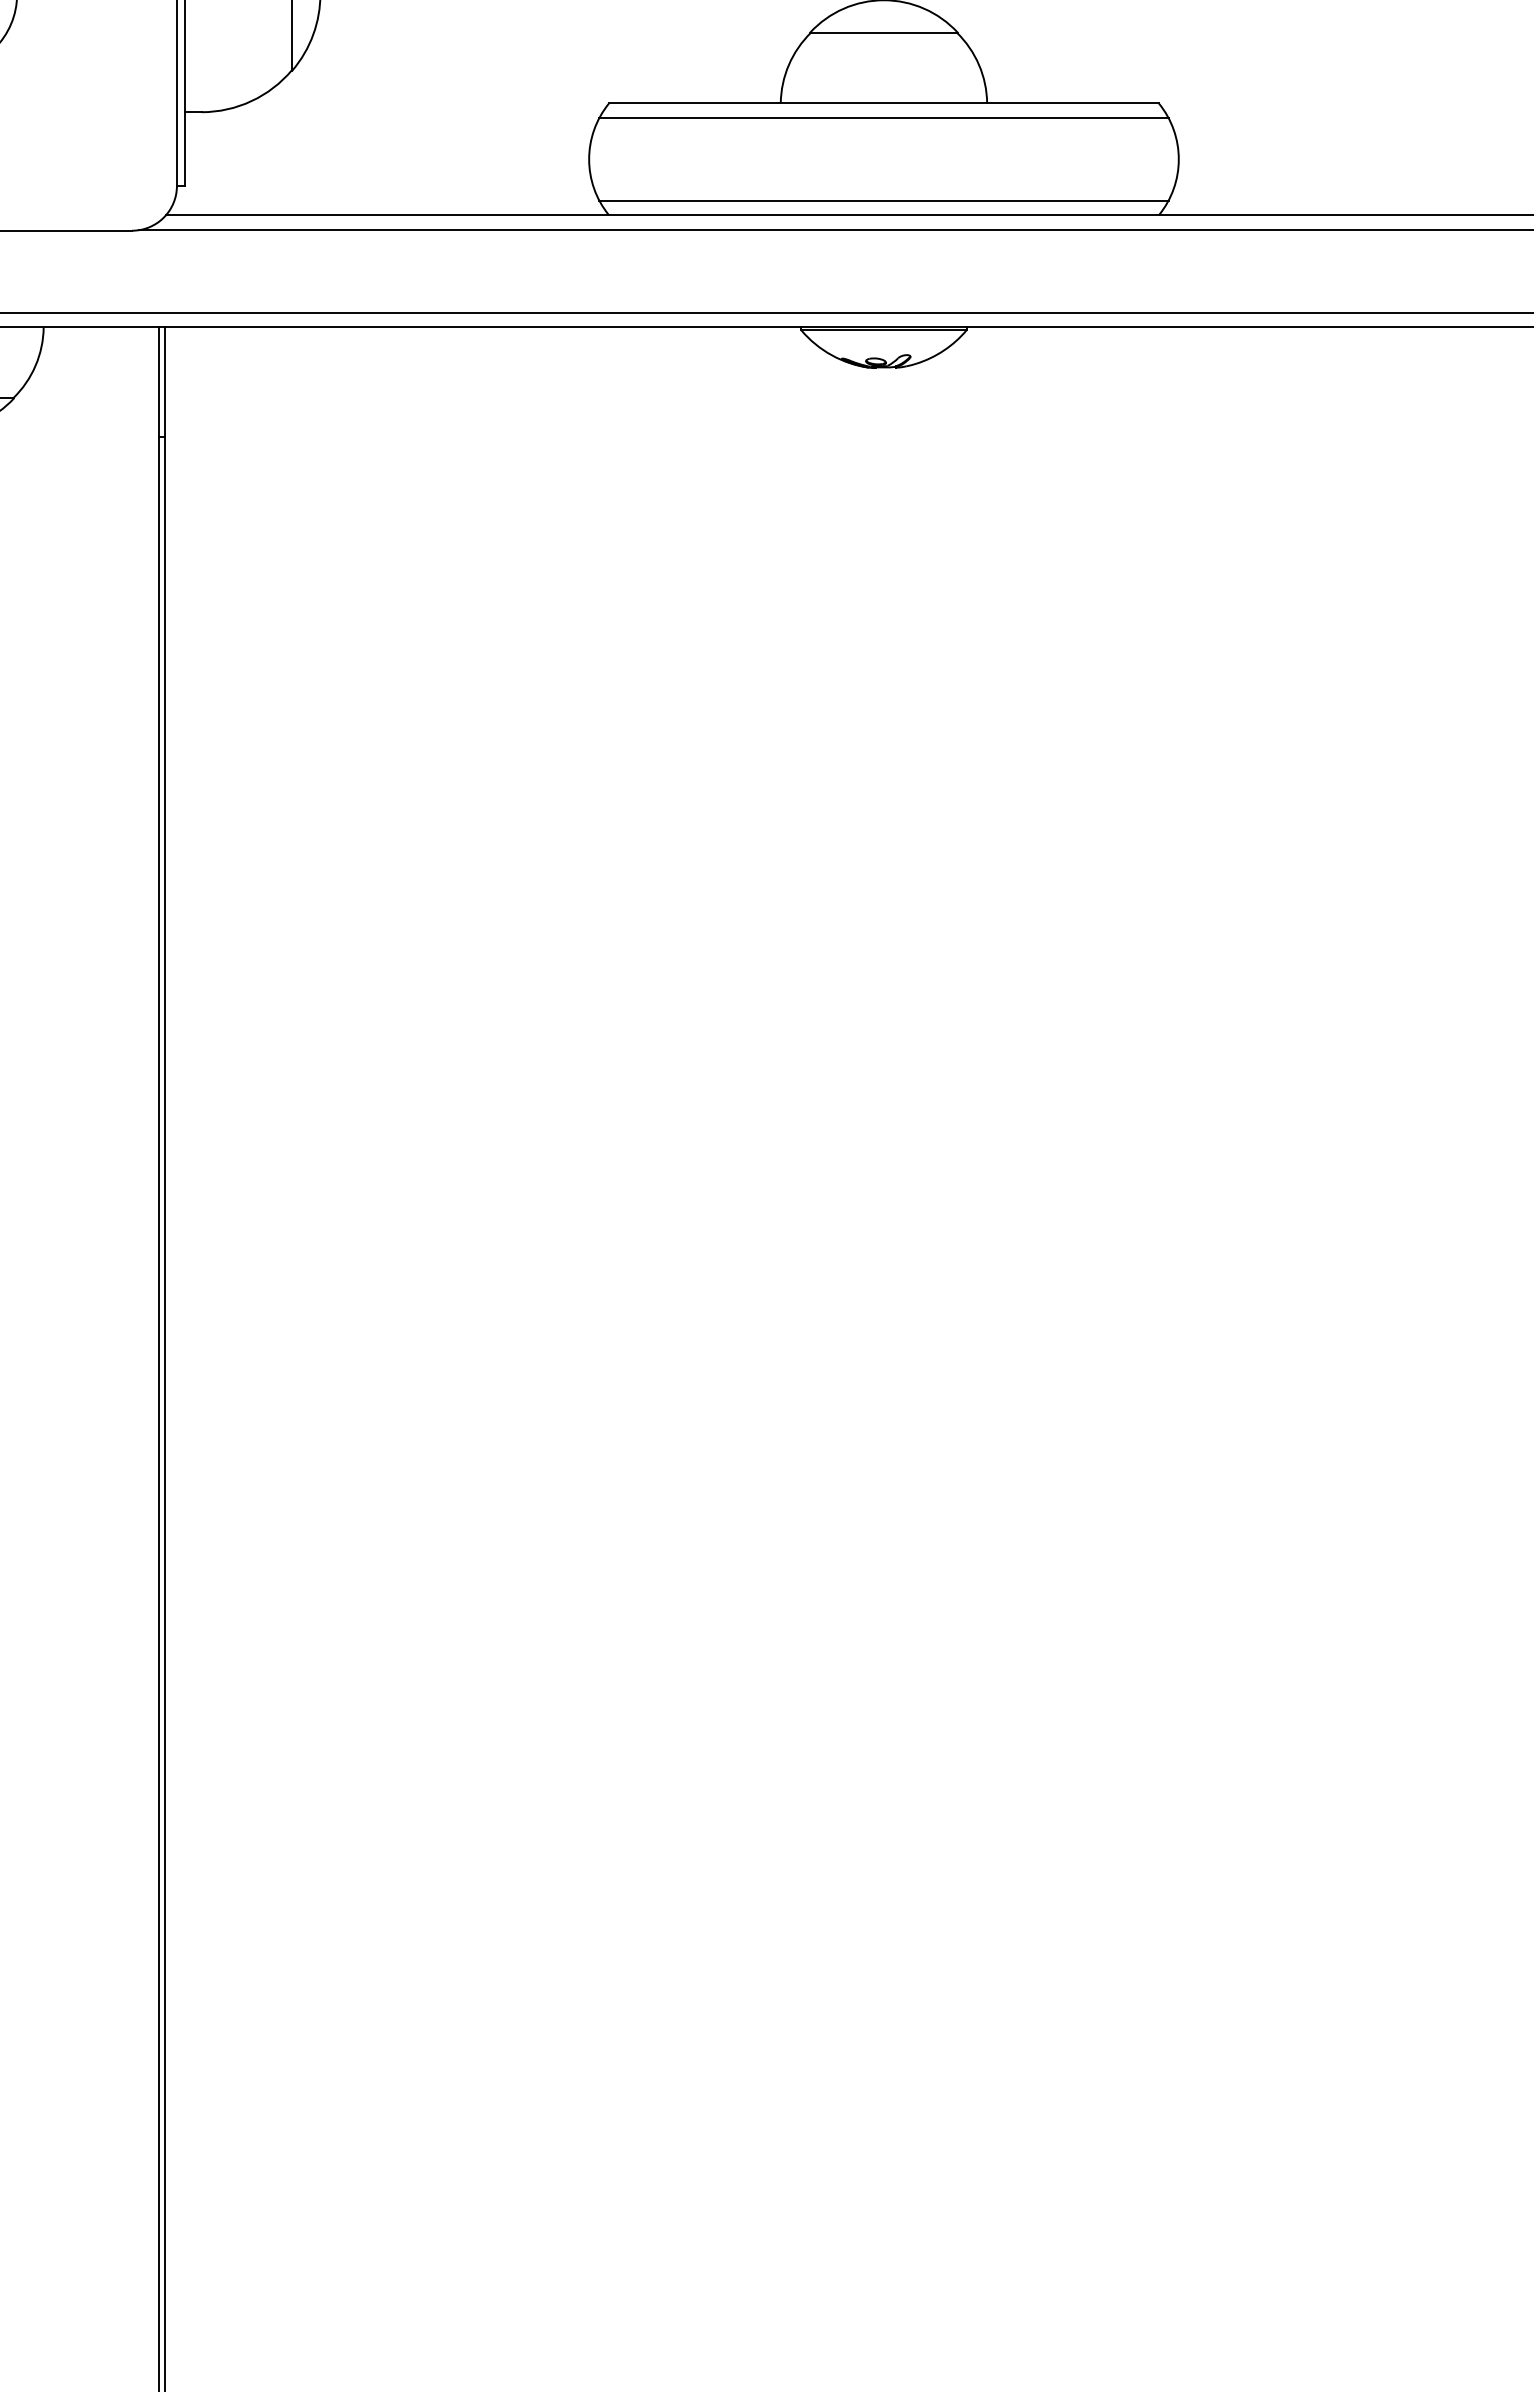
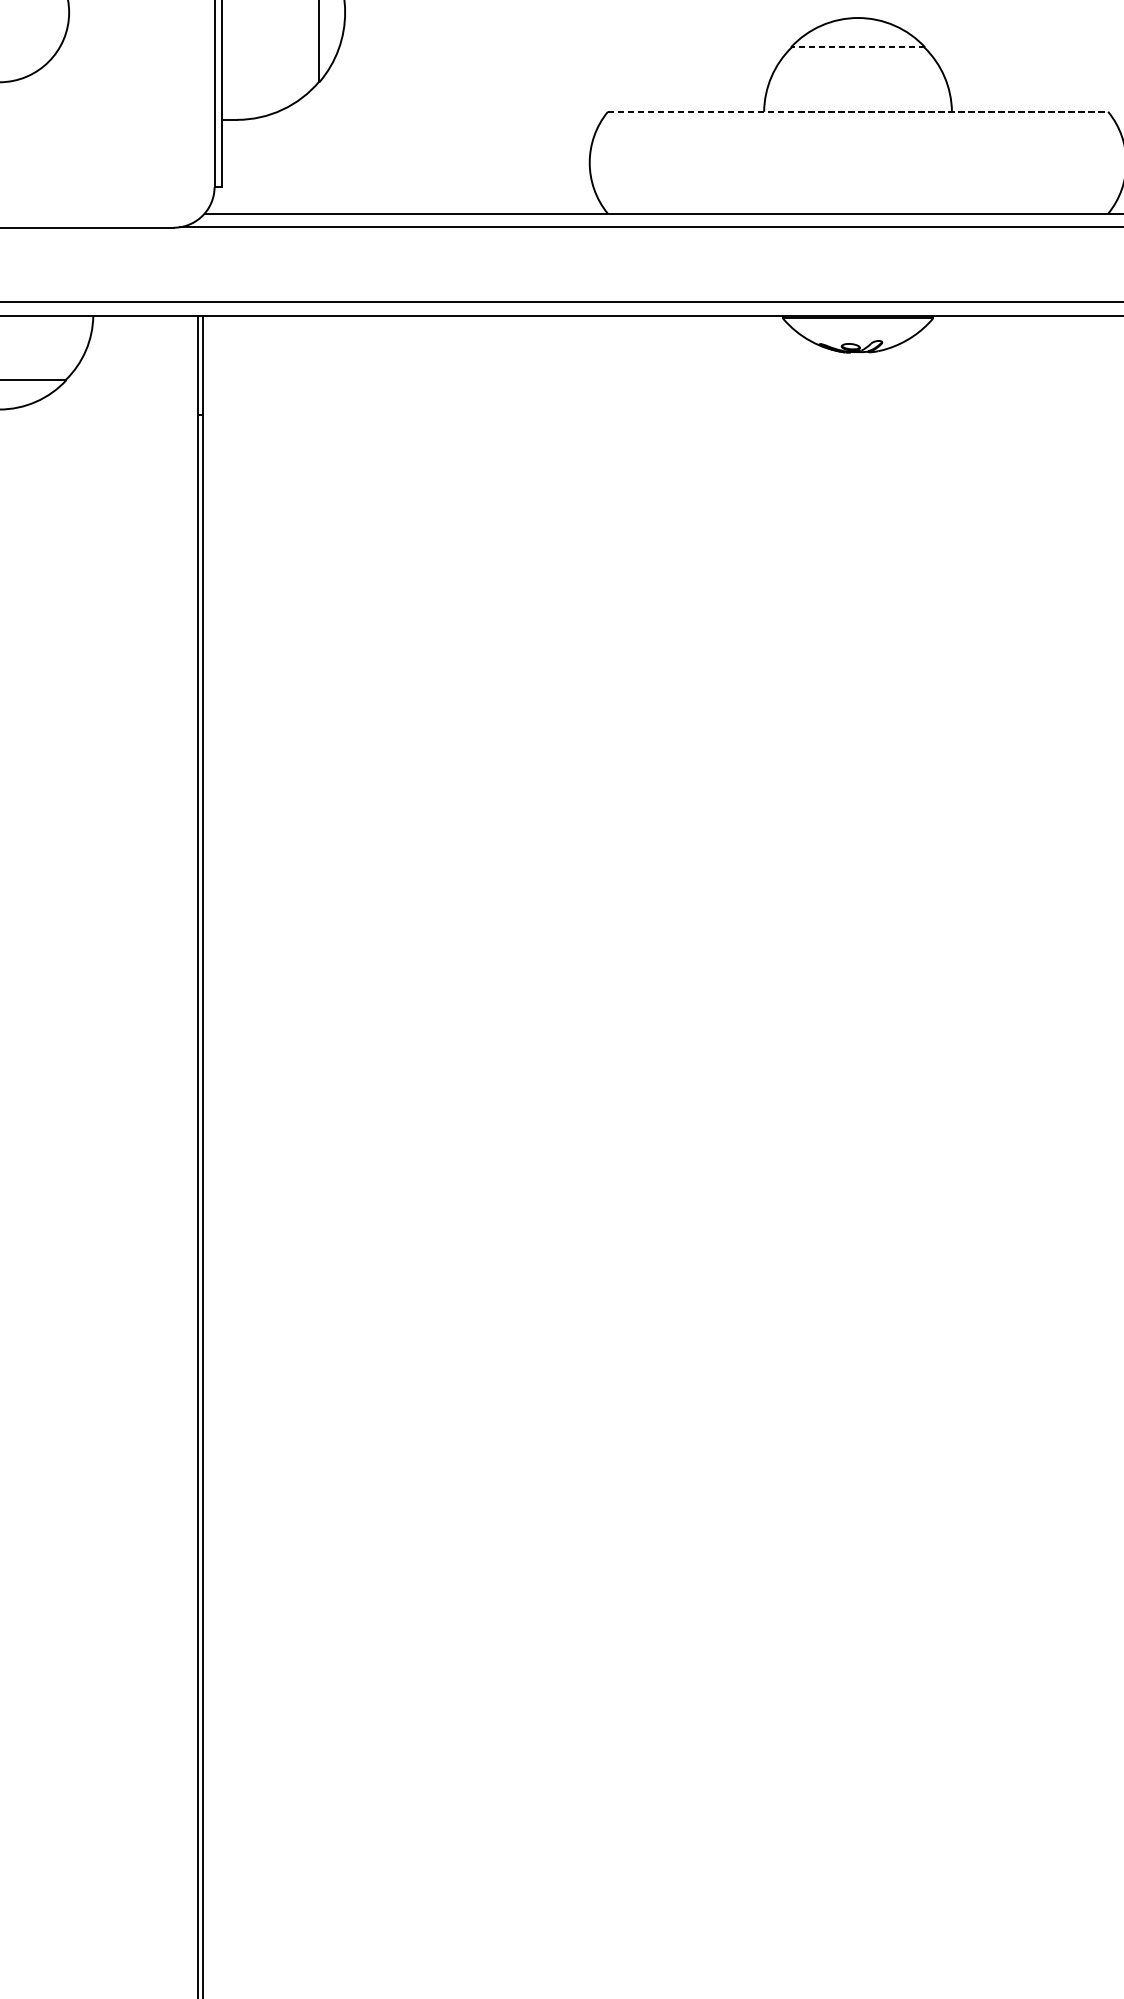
line: (883, 32) -> (857, 47), solid -> dashed
line: (883, 103) -> (857, 111), solid -> dashed
line: (883, 118) -> (857, 125), removed
line: (883, 200) -> (857, 200), removed

